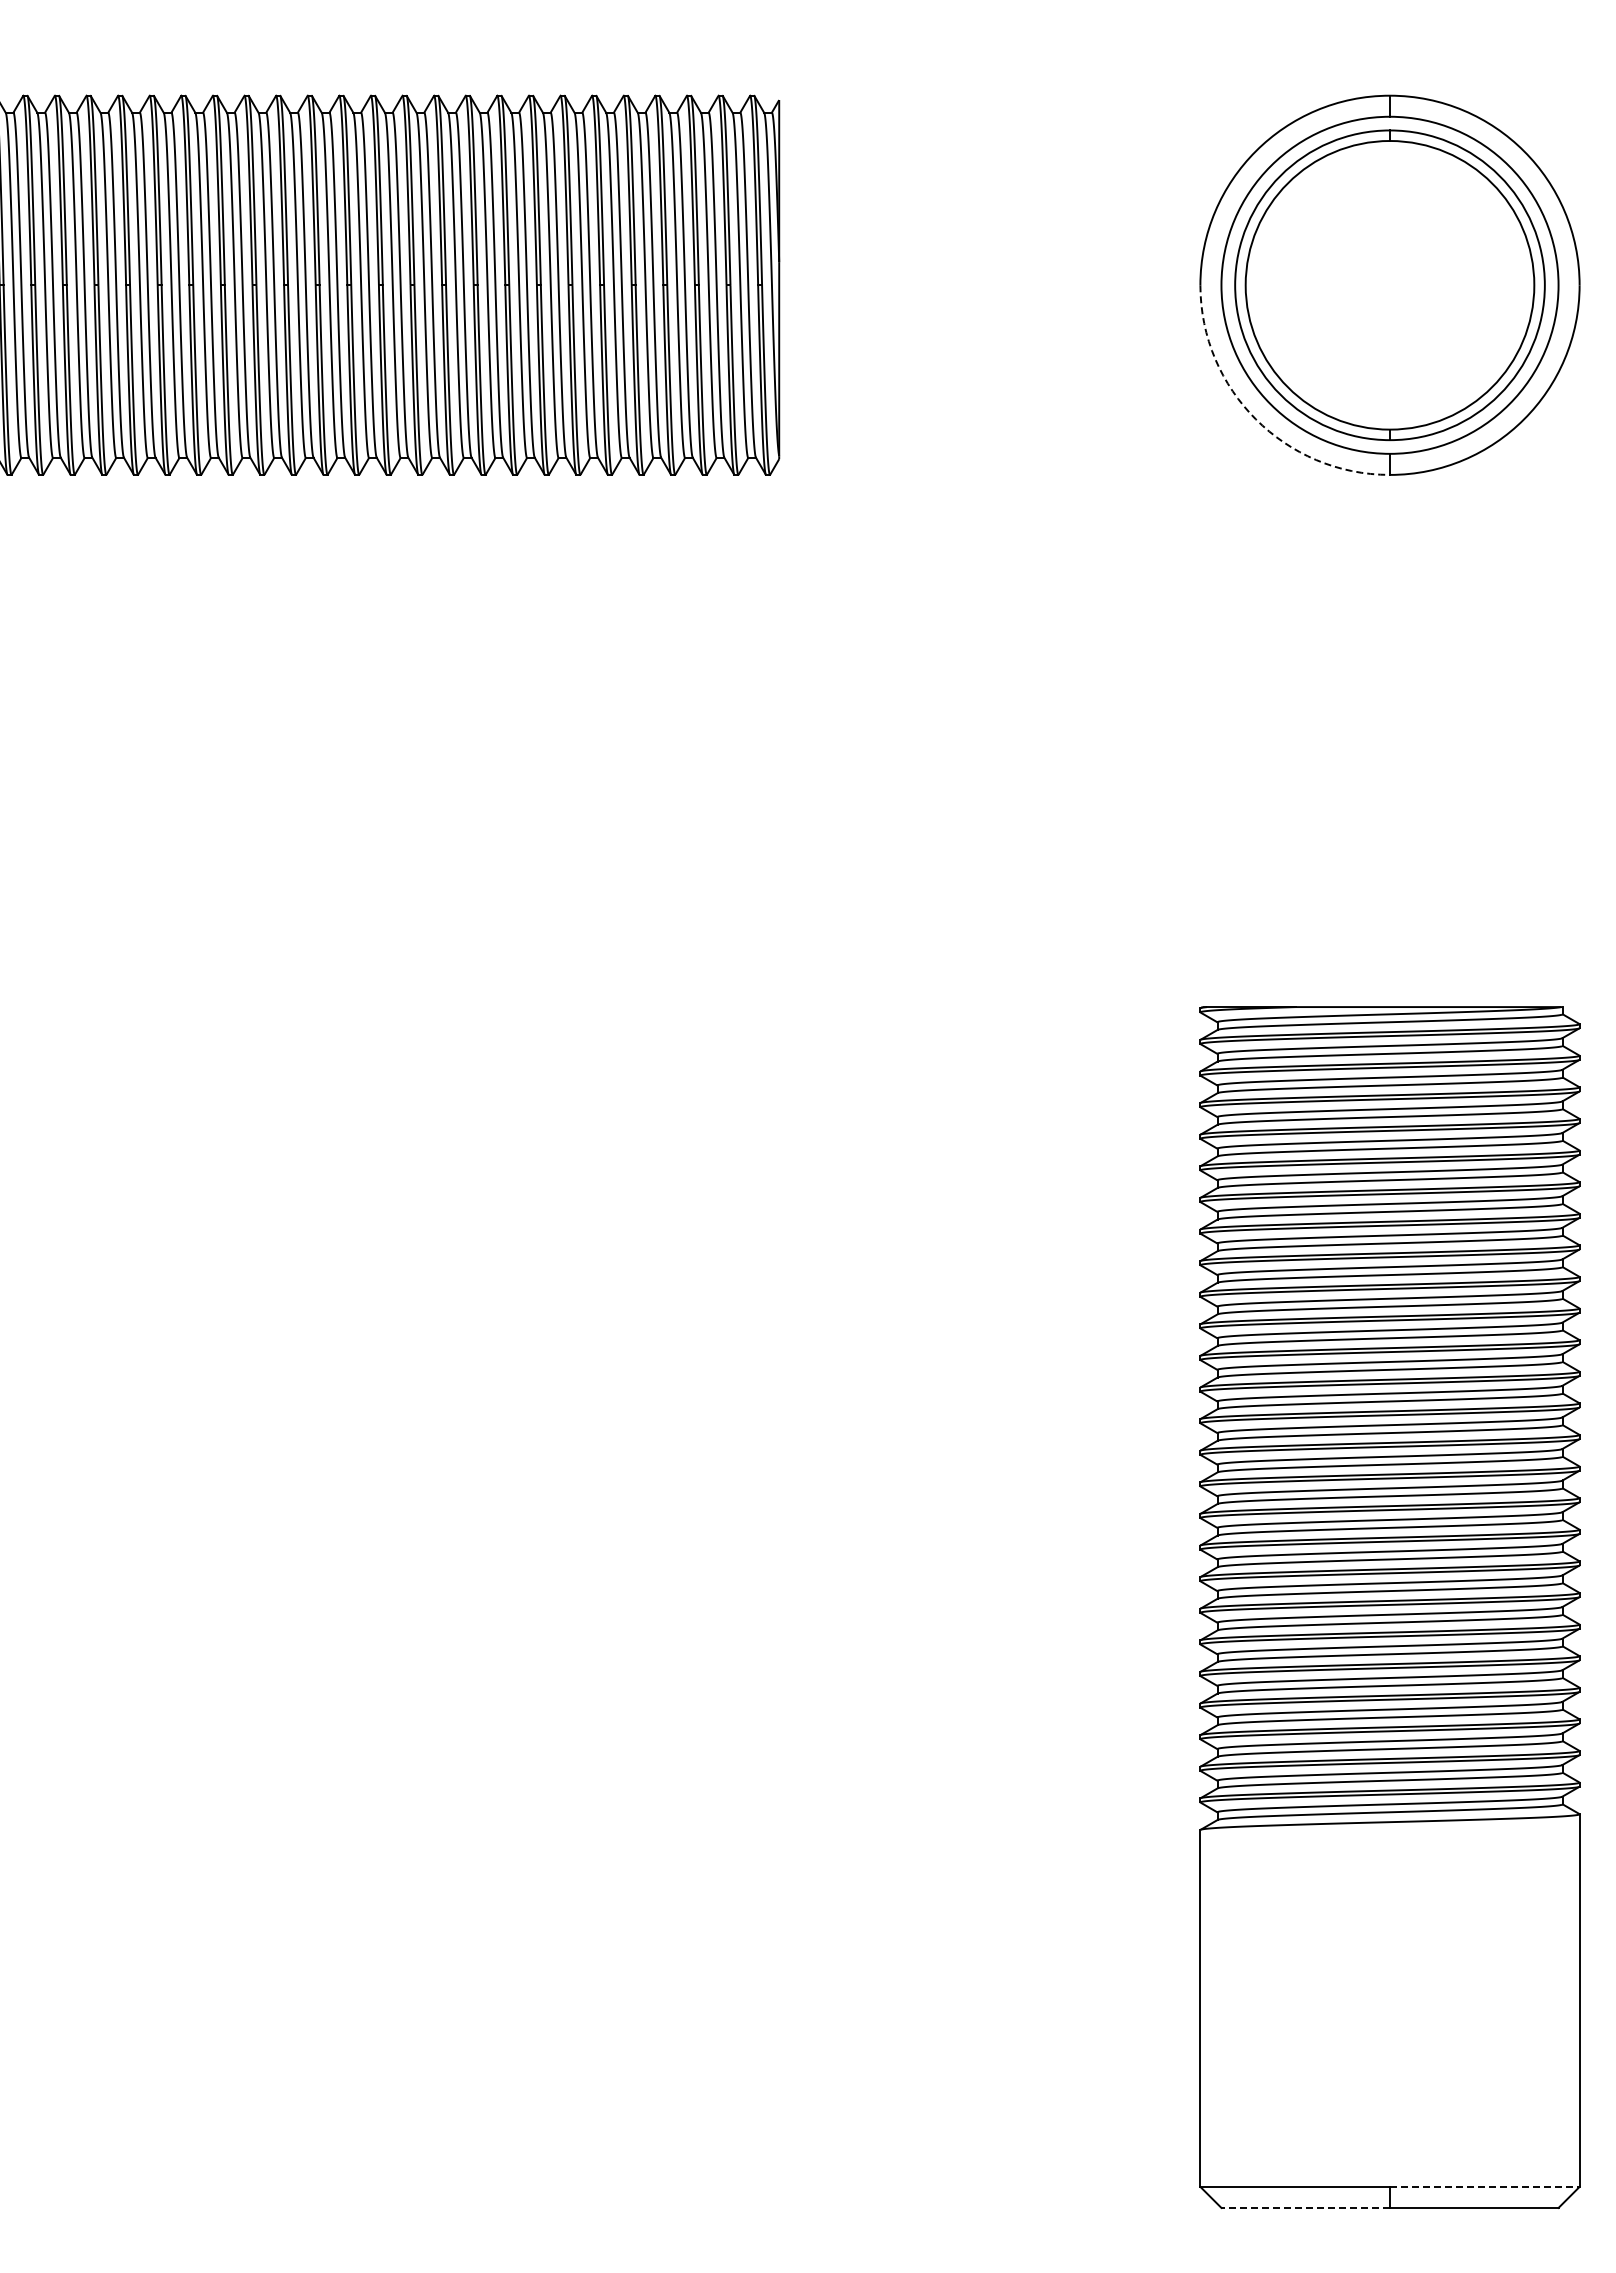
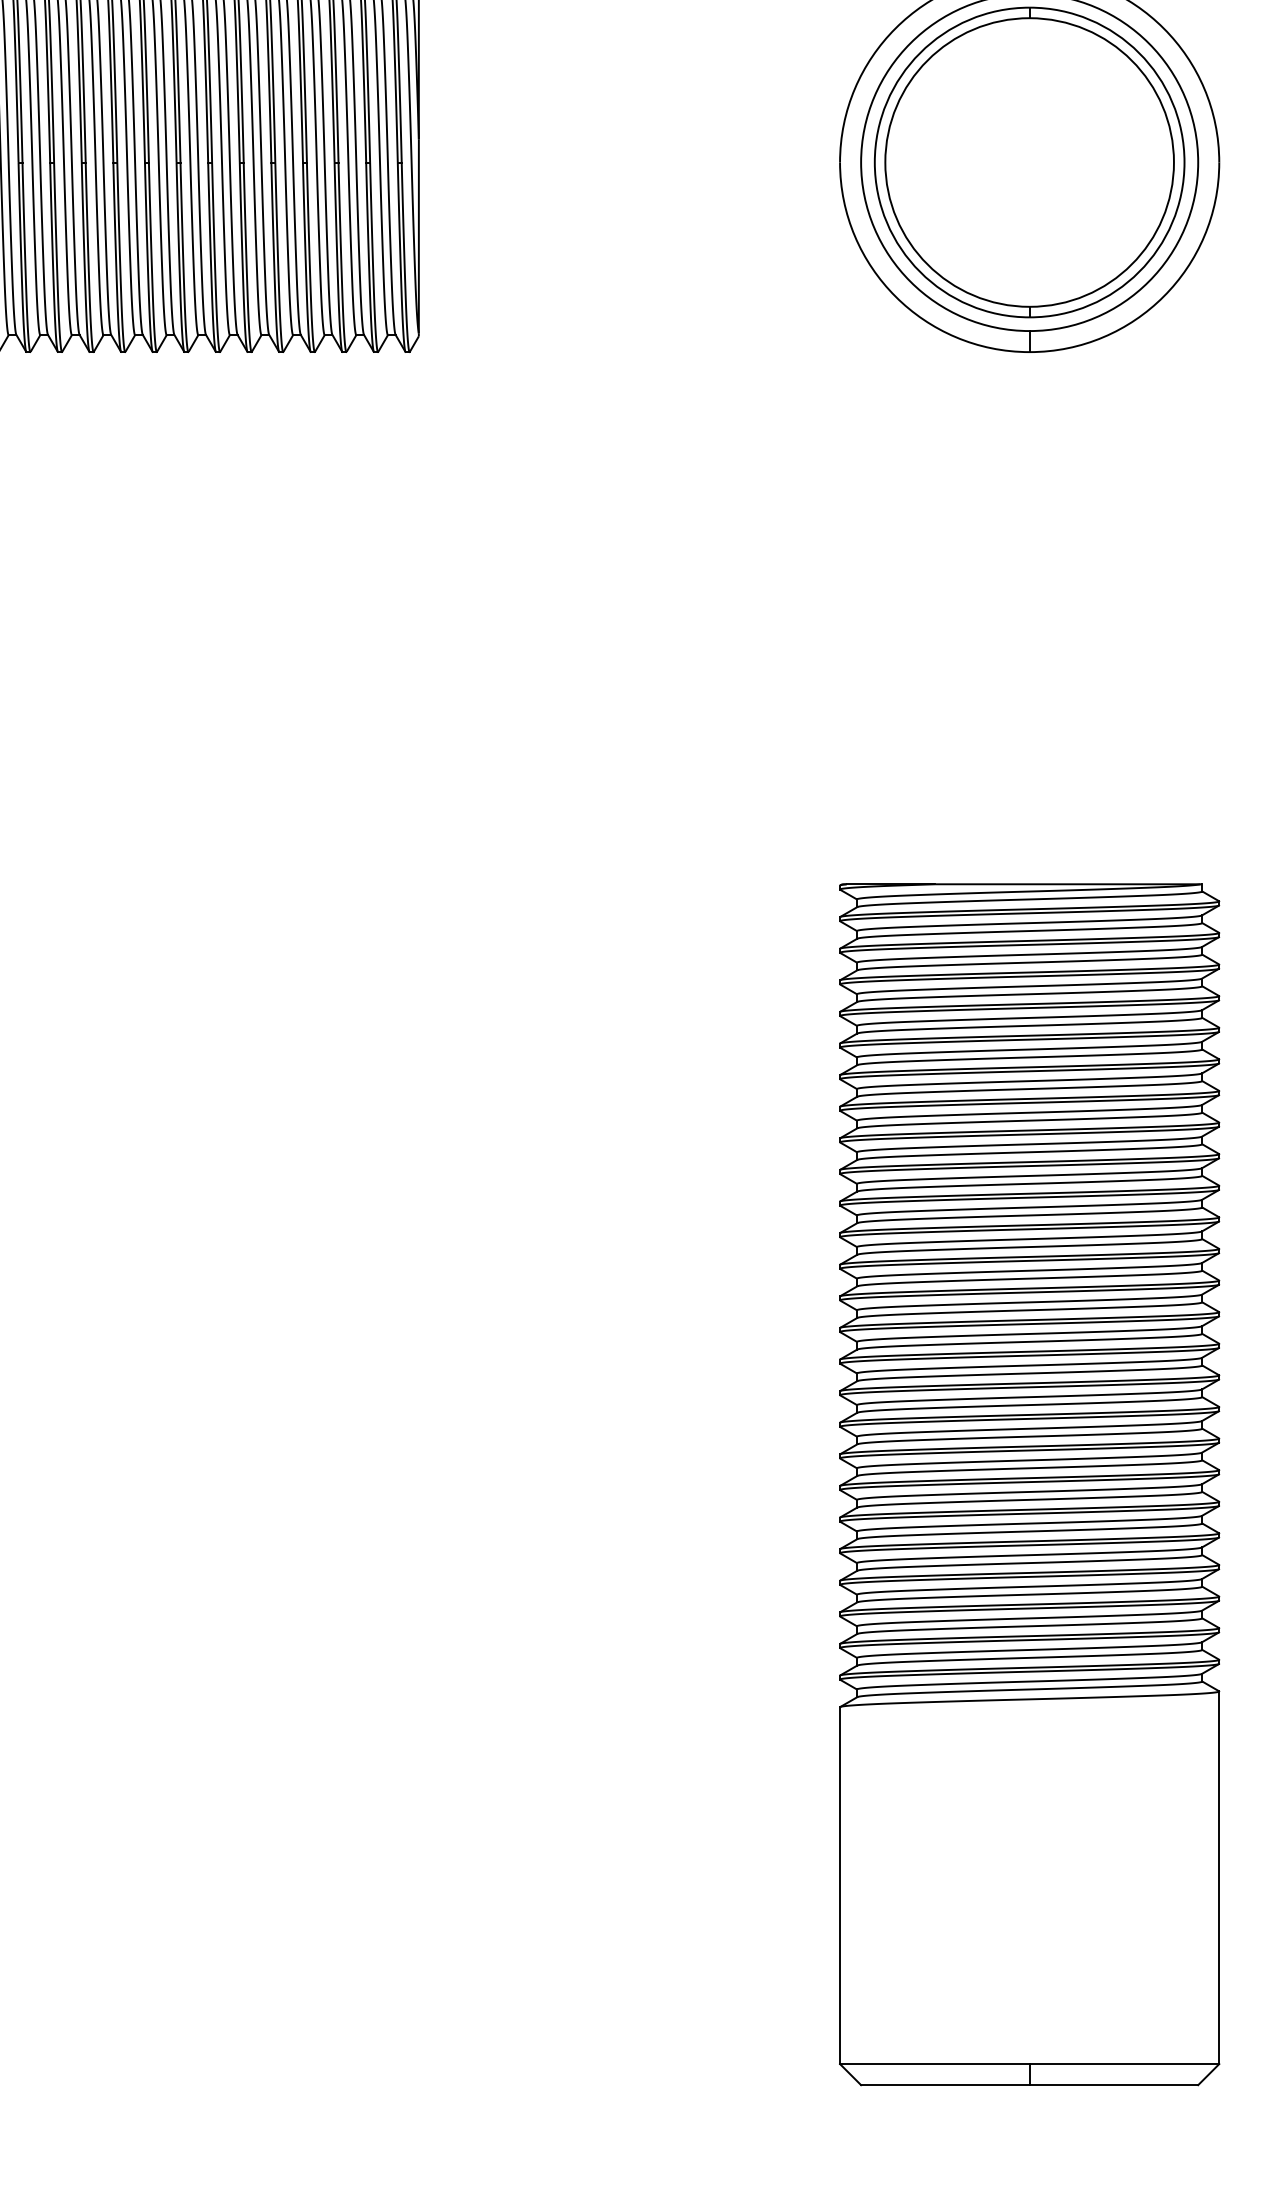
arc: (1255, 419) -> (895, 296), dashed -> solid
line: (1484, 2186) -> (1124, 2063), dashed -> solid
line: (1305, 2207) -> (945, 2084), dashed -> solid

